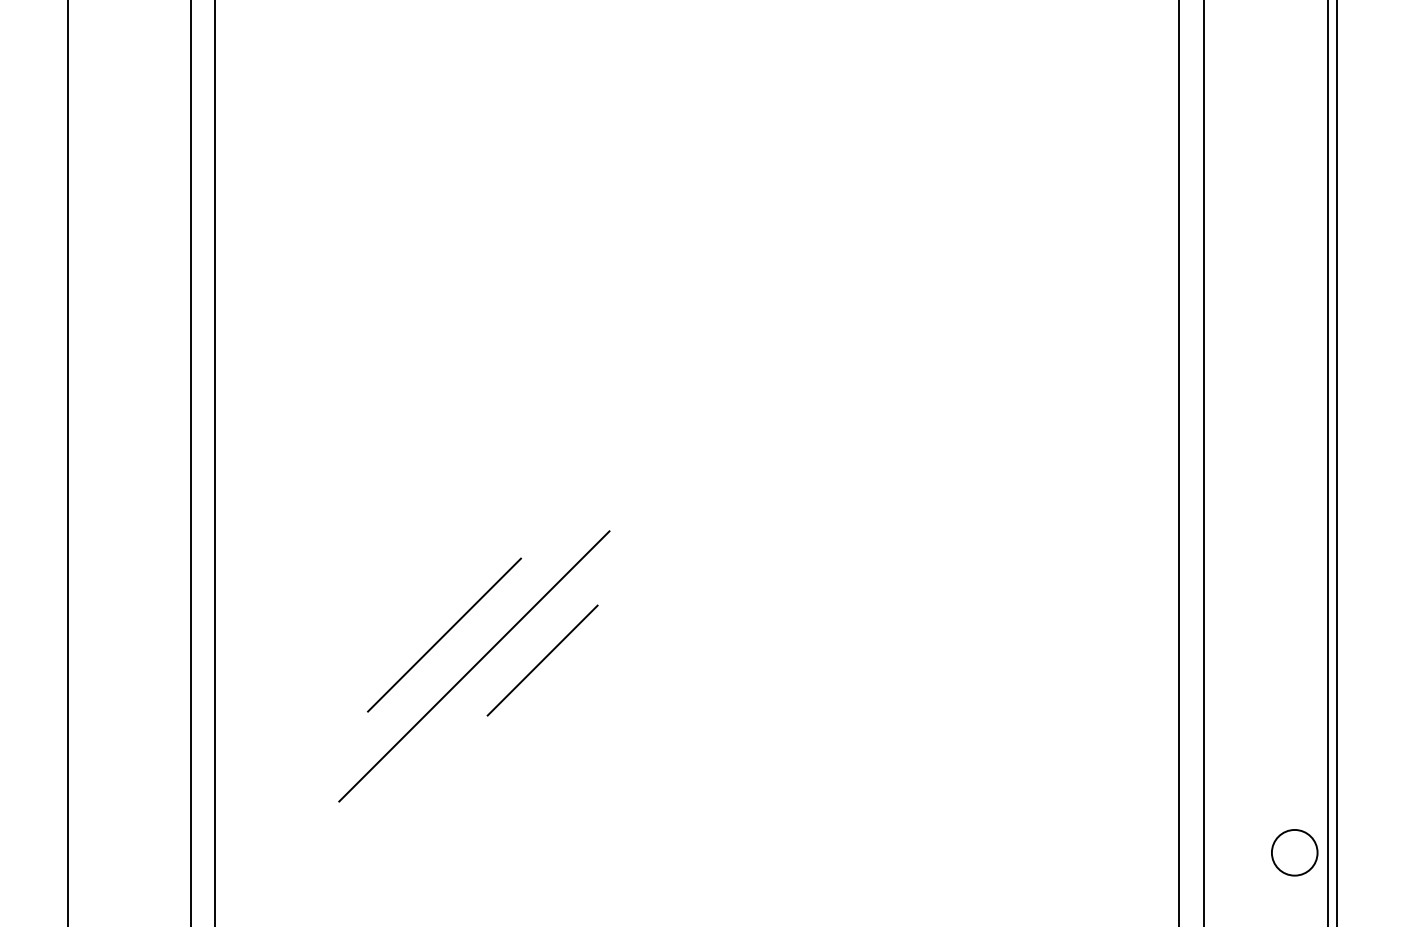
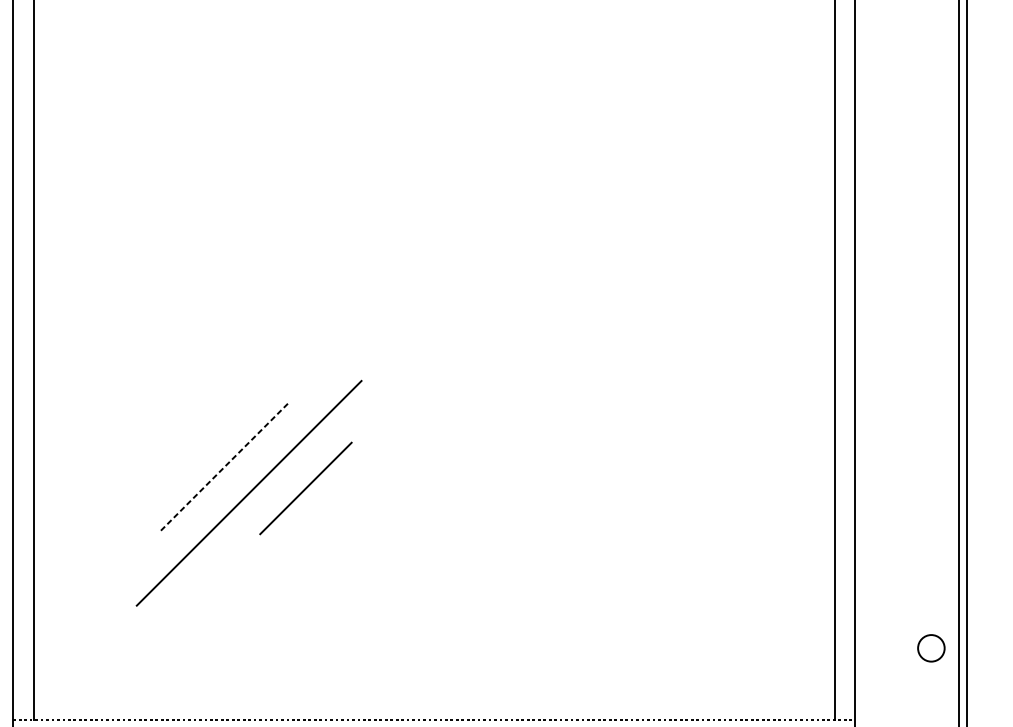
line: (444, 635) -> (224, 467), solid -> dashed
circle: (1294, 852) -> (931, 648), size x0.7

